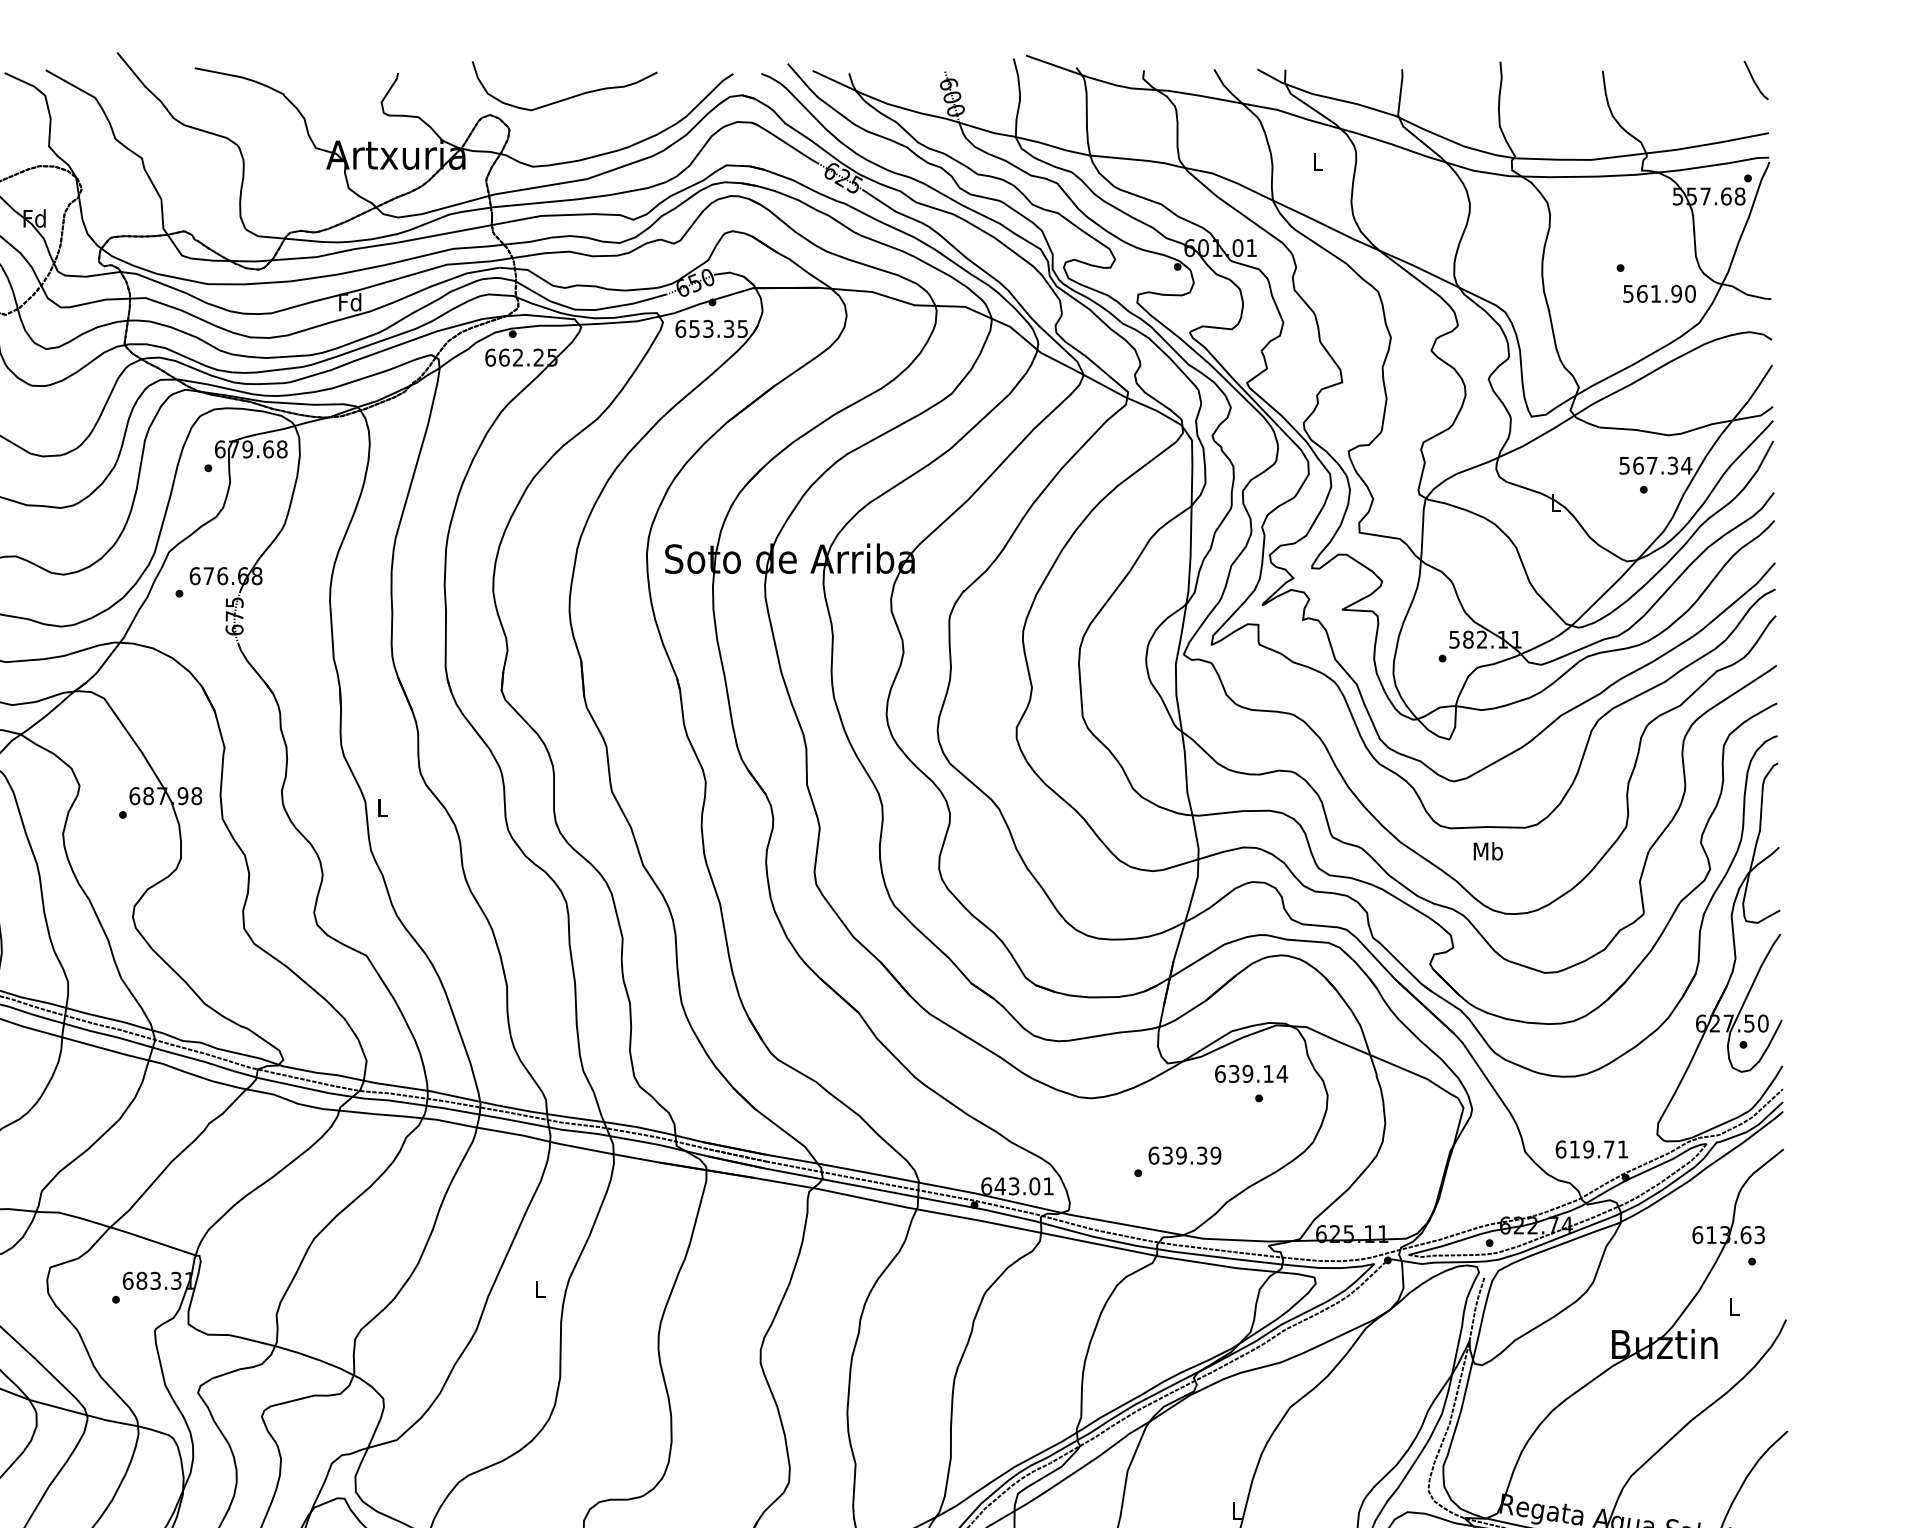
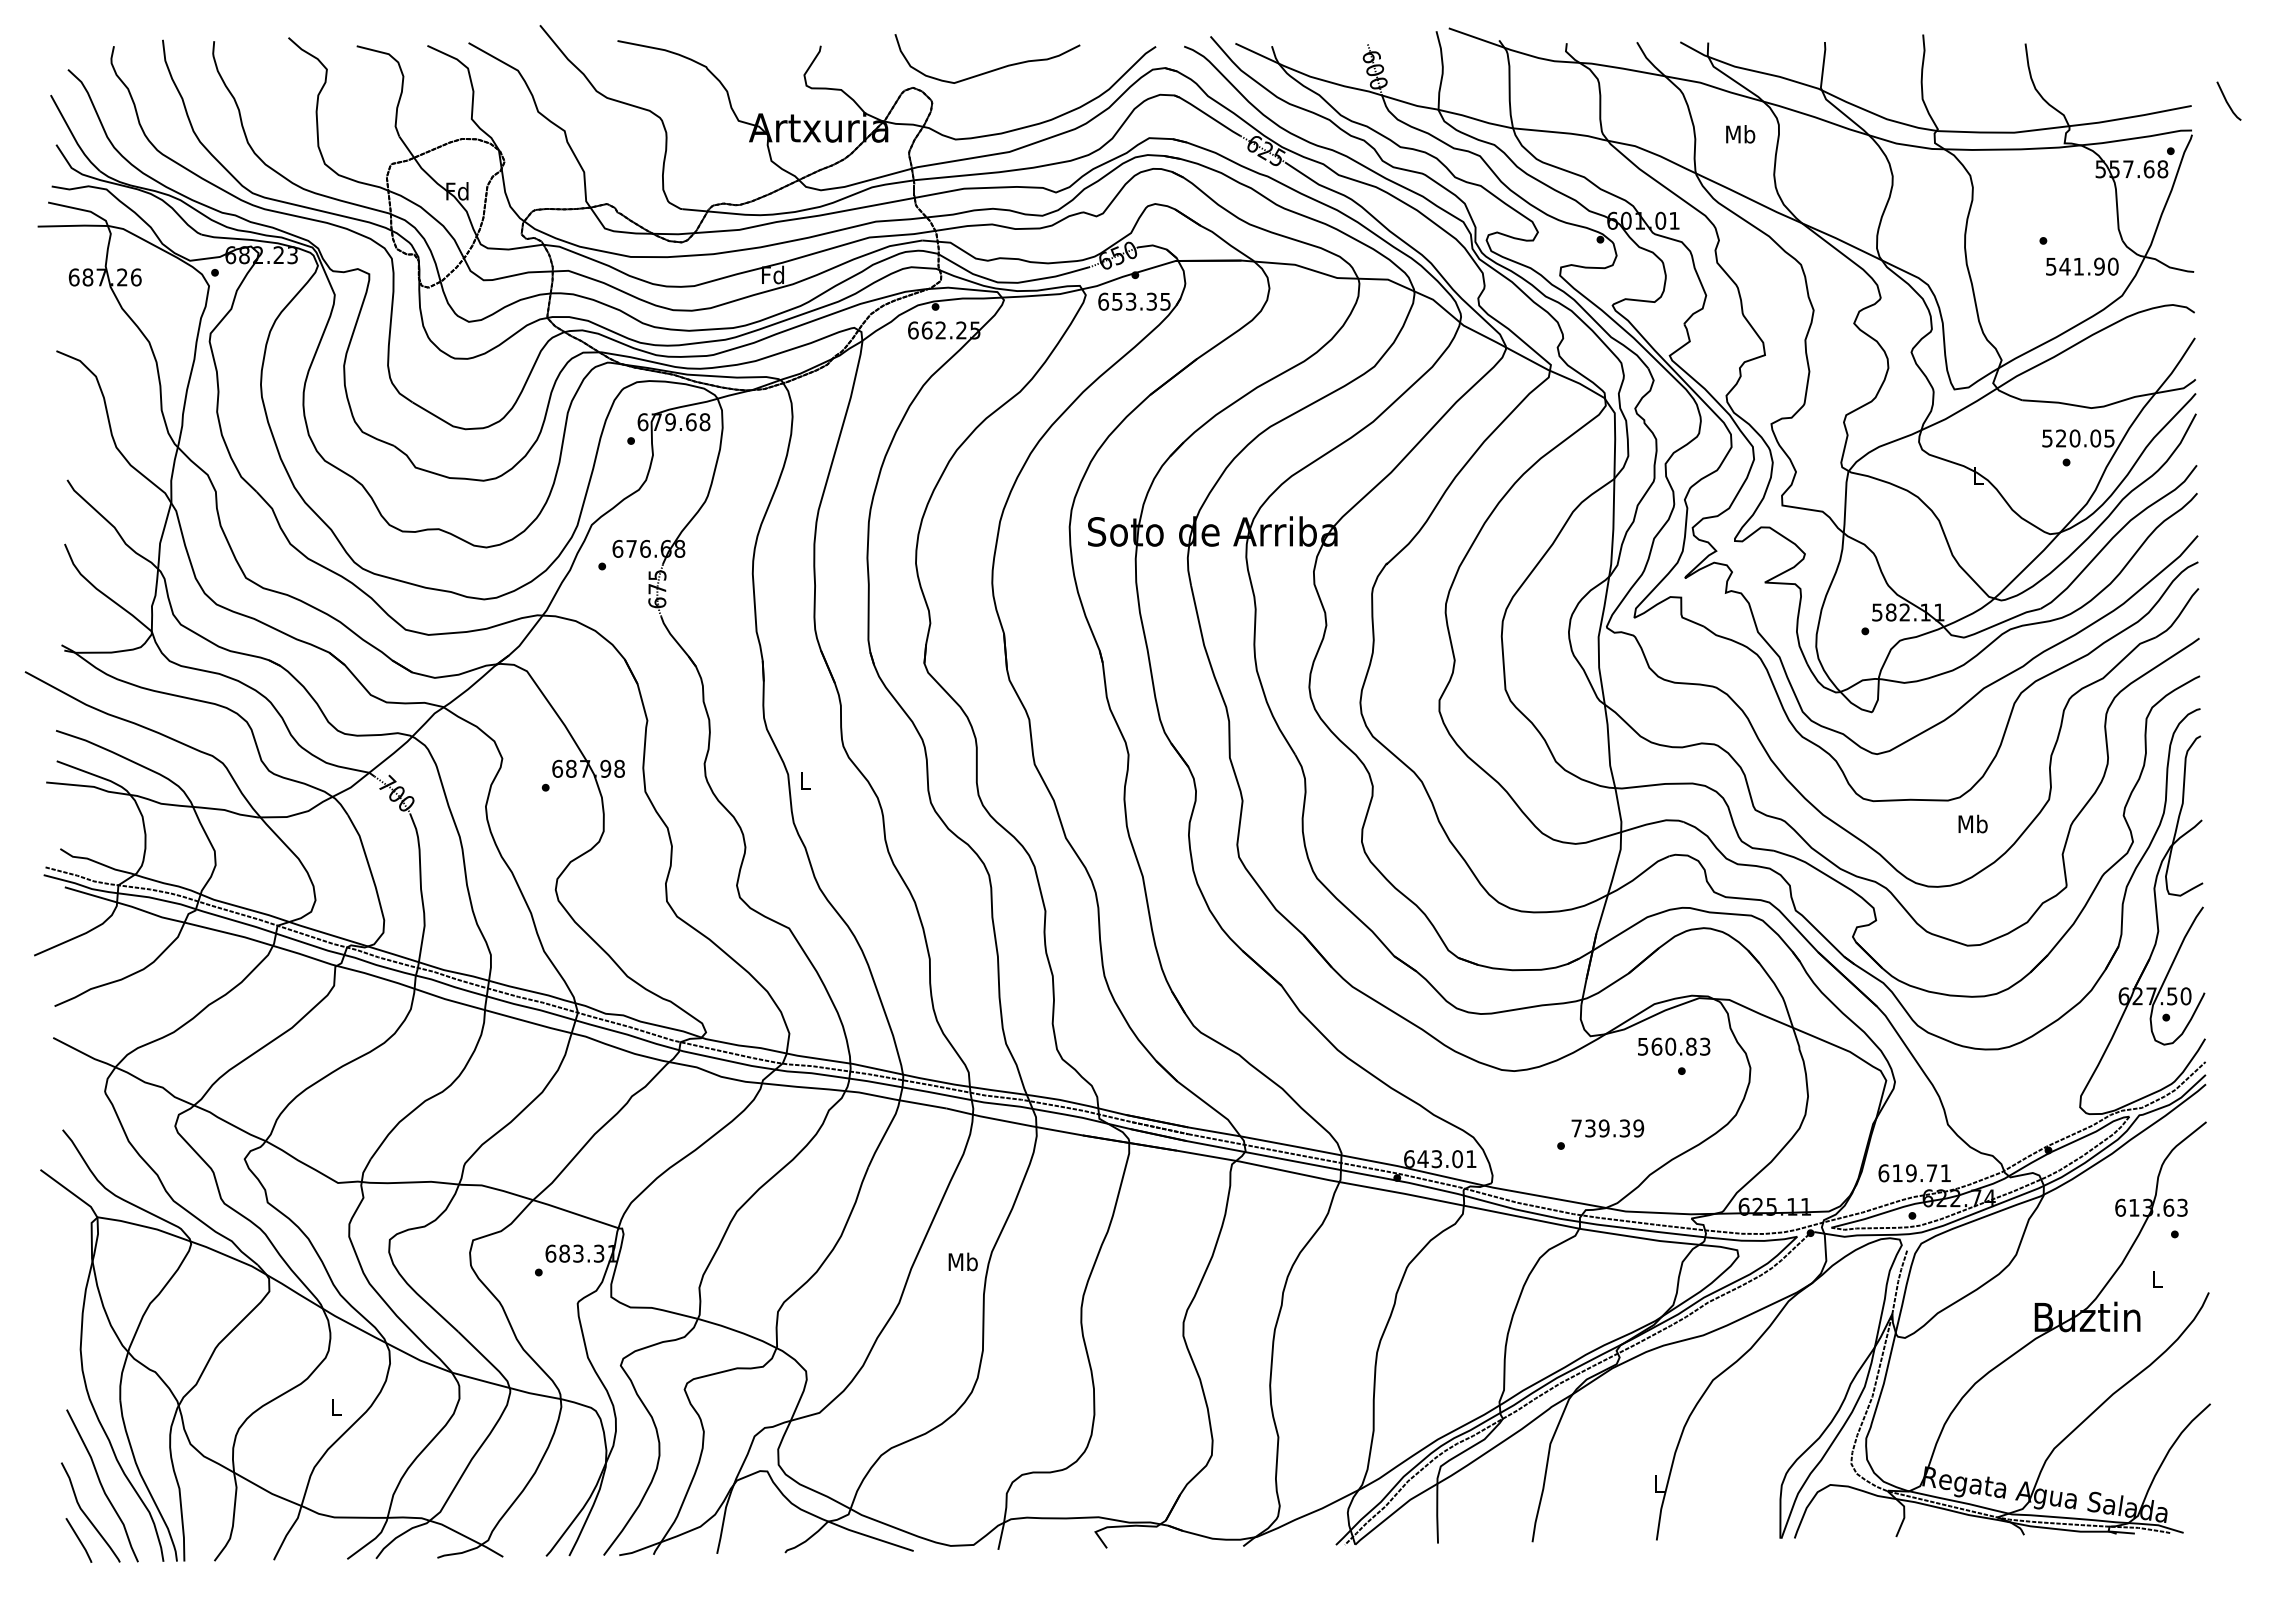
line: (1754, 79) -> (2227, 100), moved
text: (1317, 161) -> (1740, 134), L -> Mb
text: (1641, 293) -> (2064, 266), 561.90 -> 541.90
text: (1662, 465) -> (2085, 438), 567.34 -> 520.05
text: (1487, 850) -> (1972, 823), moved
text: (1250, 1073) -> (1673, 1046), 639.14 -> 560.83
text: (1591, 1149) -> (1914, 1173), moved
text: (1153, 1155) -> (1576, 1128), 639.39 -> 739.39
text: (539, 1288) -> (962, 1261), L -> Mb

